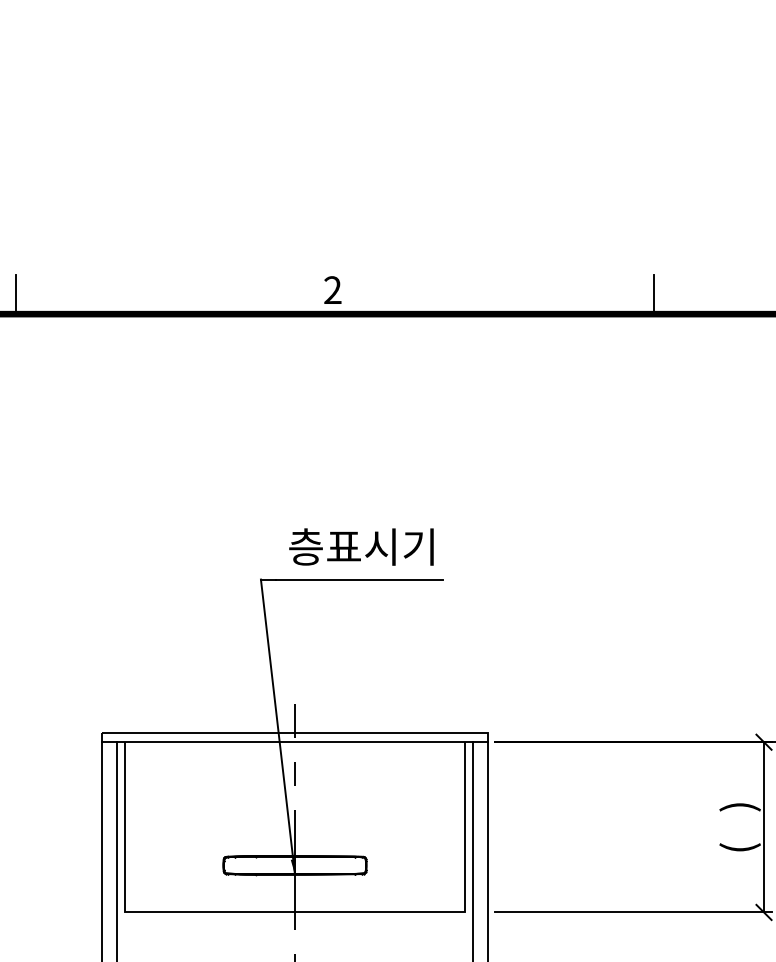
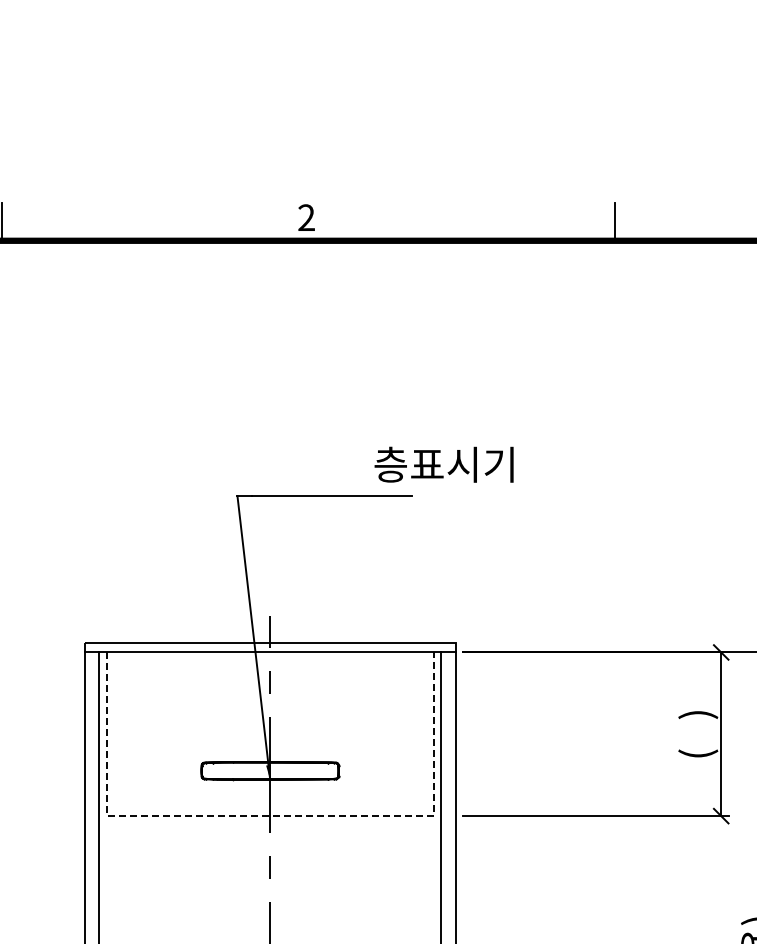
text: (360, 546) -> (443, 464), moved
line: (295, 912) -> (270, 816), solid -> dashed

